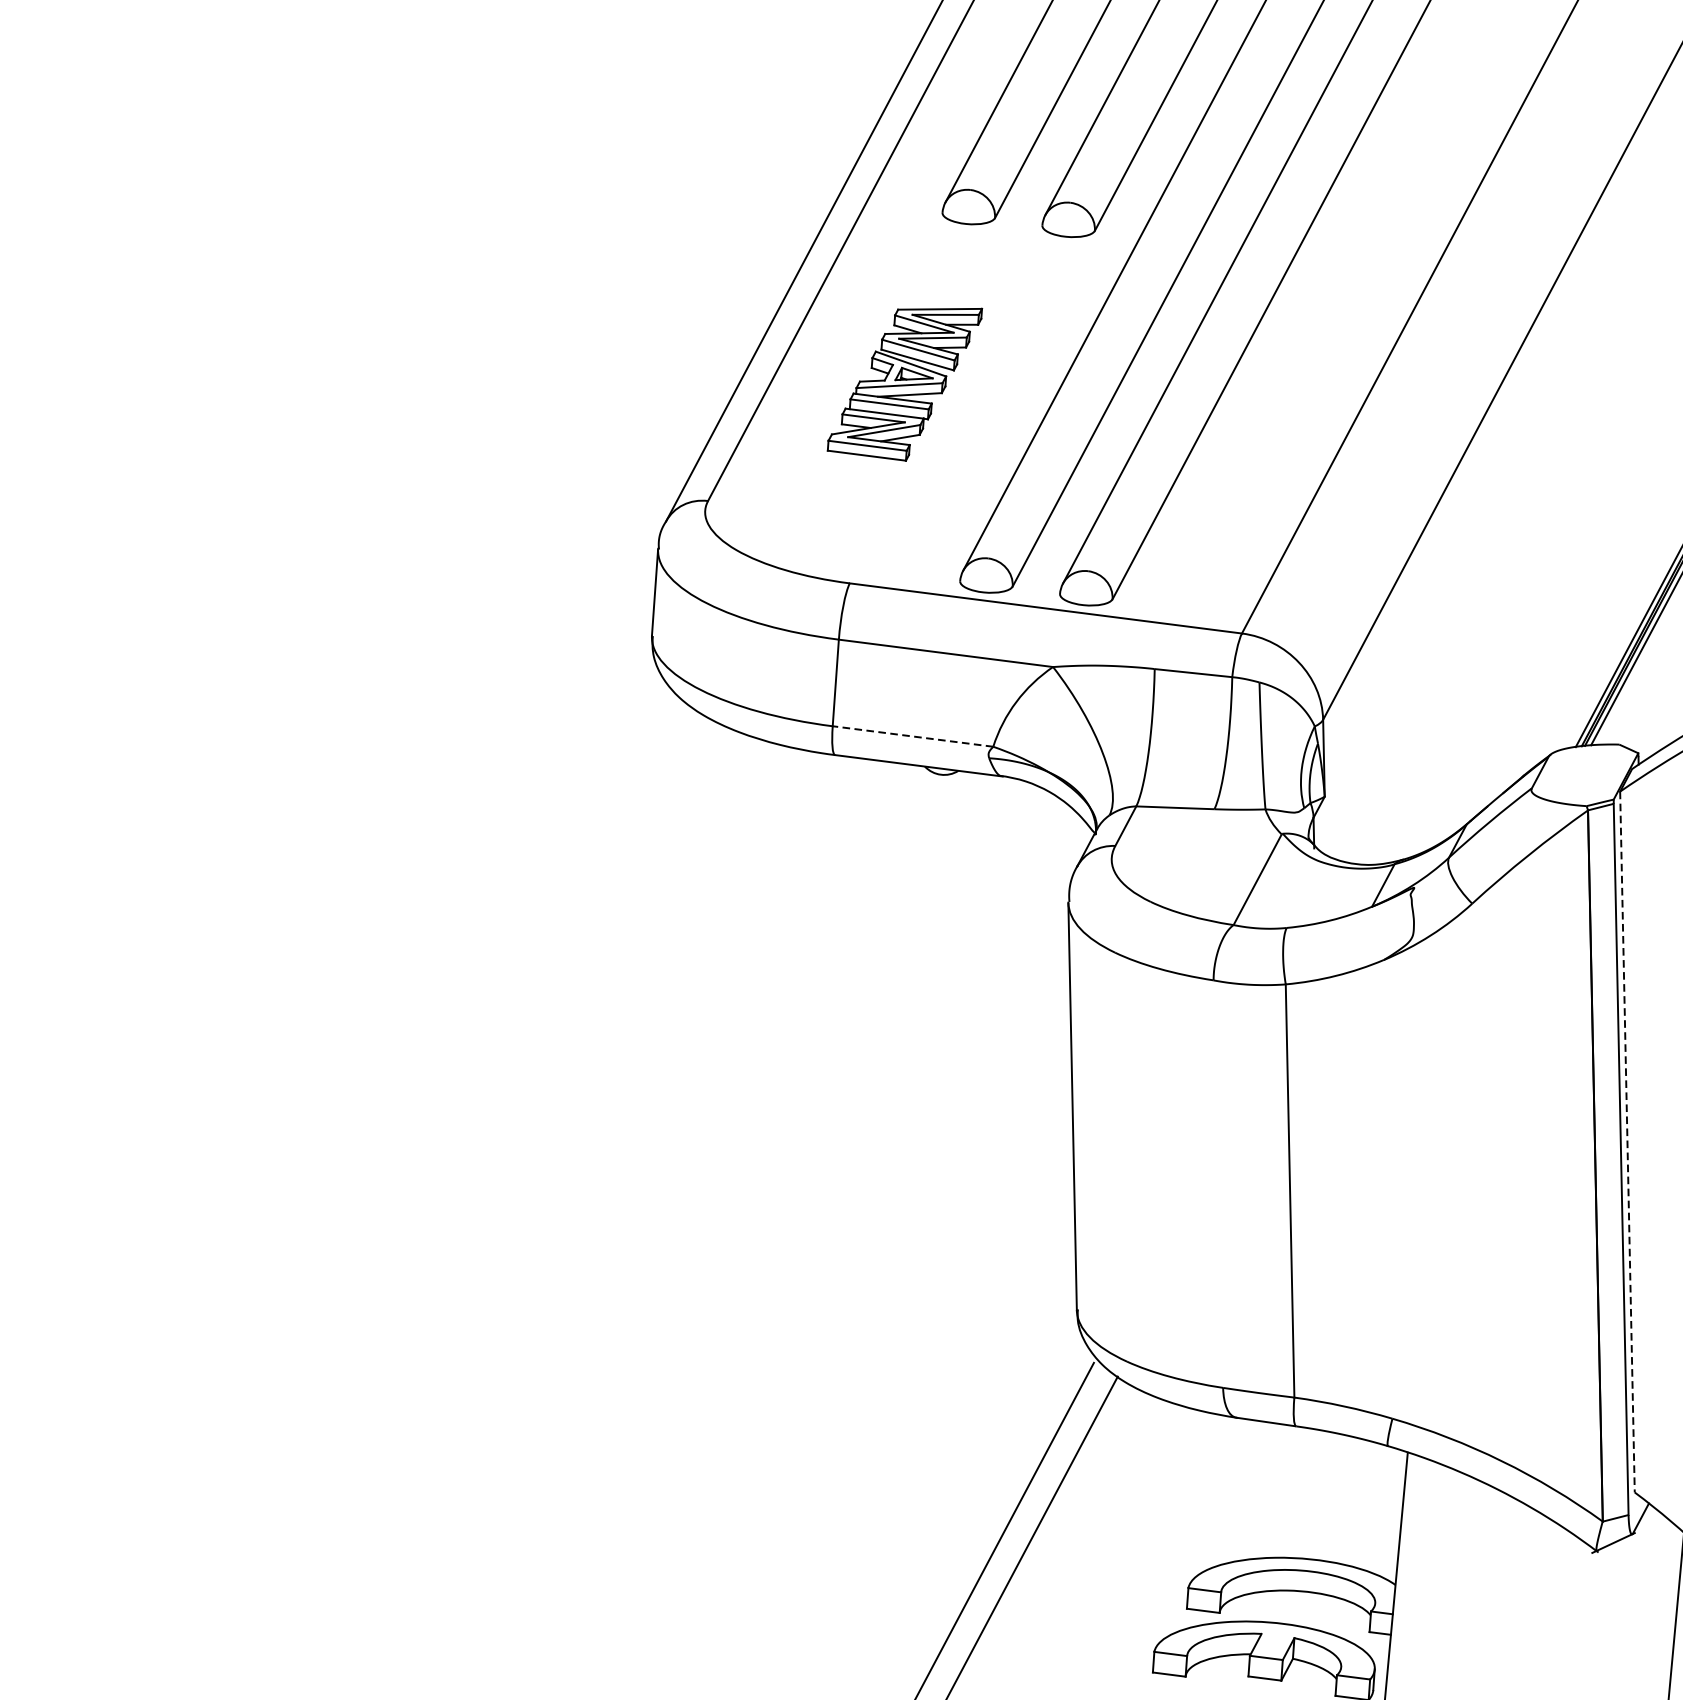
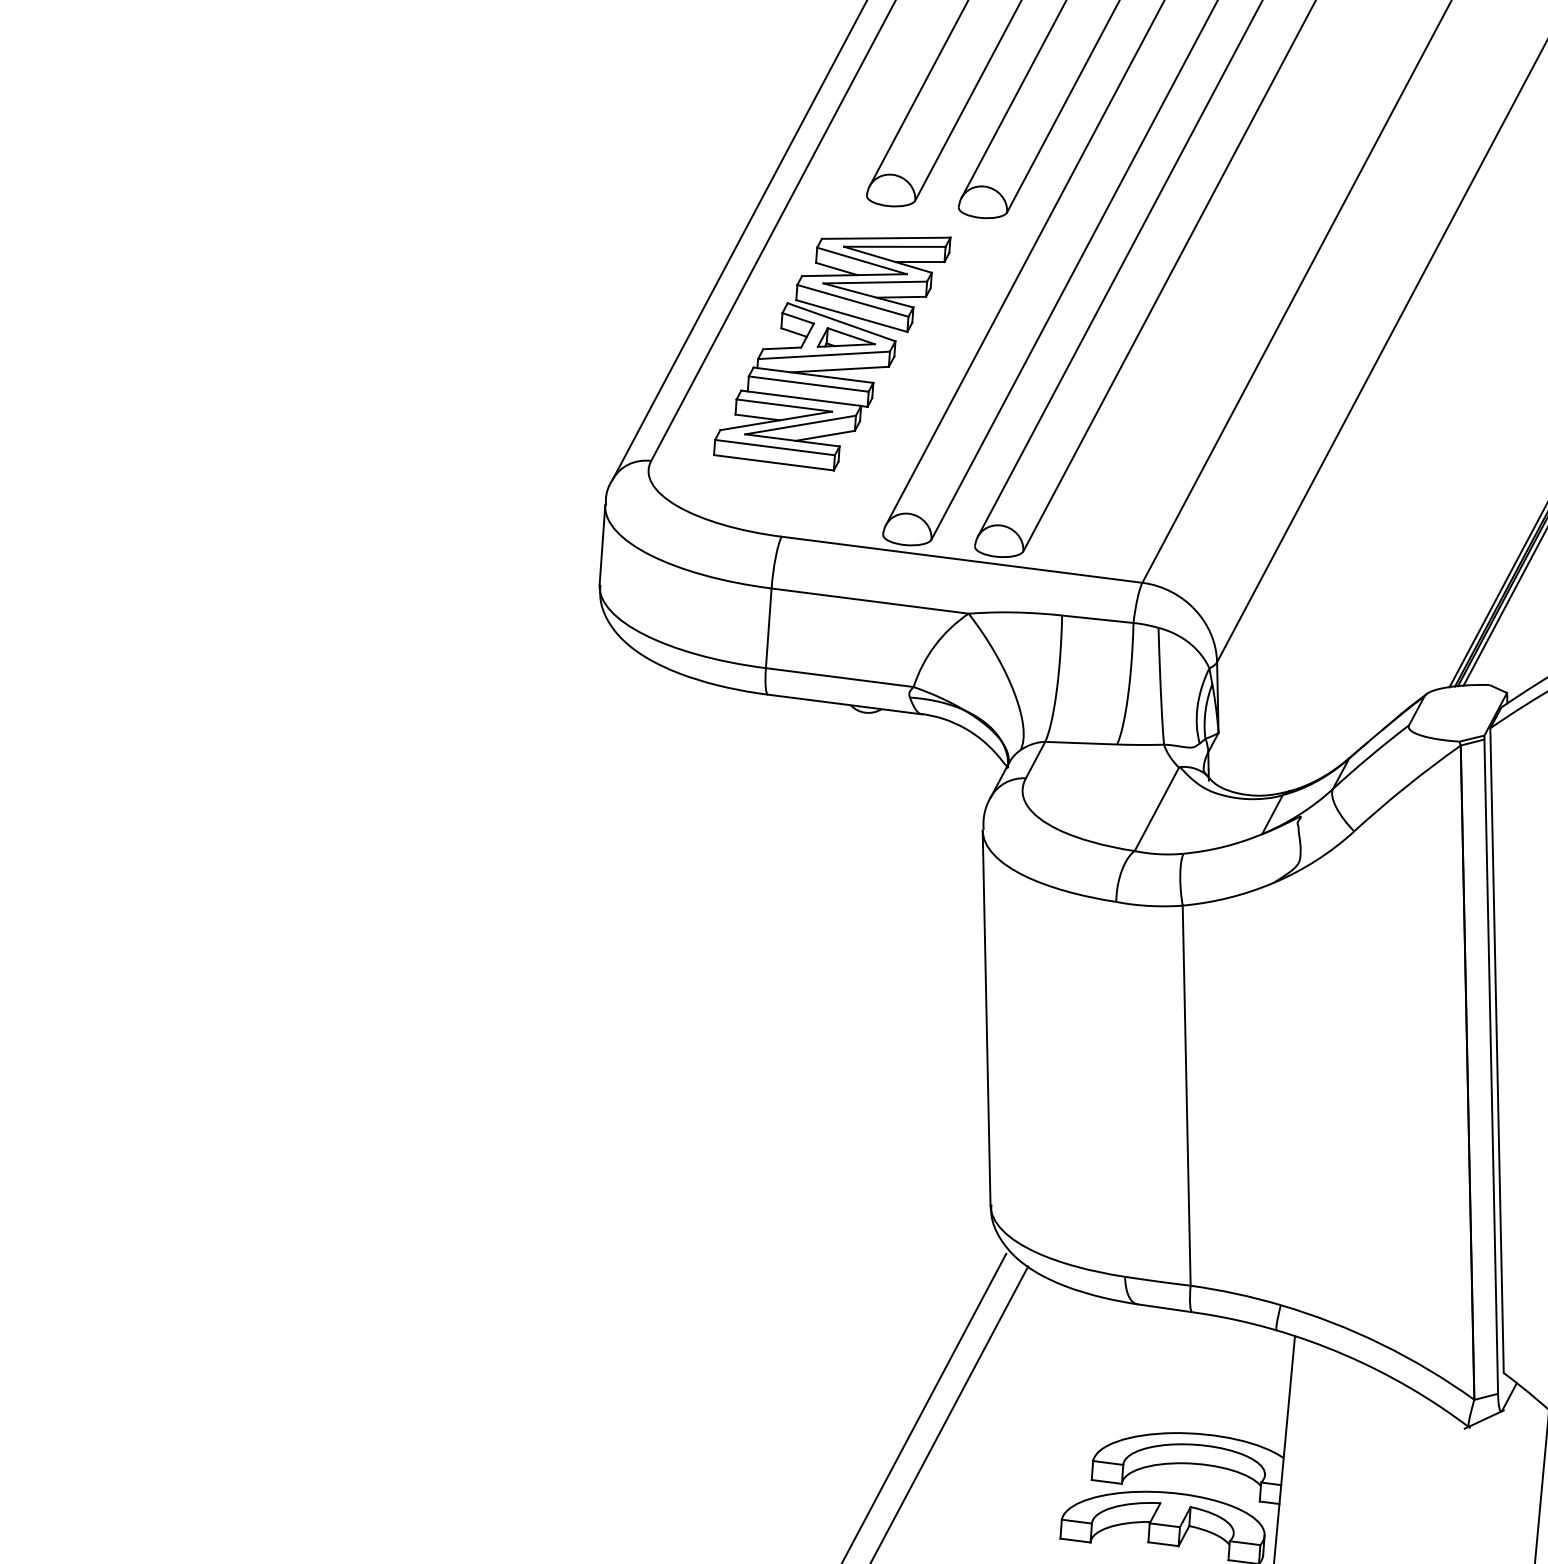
part: (905, 384) -> (832, 353), size x1.67
line: (912, 736) -> (839, 677), dashed -> solid
line: (1627, 1142) -> (1497, 1051), dashed -> solid

